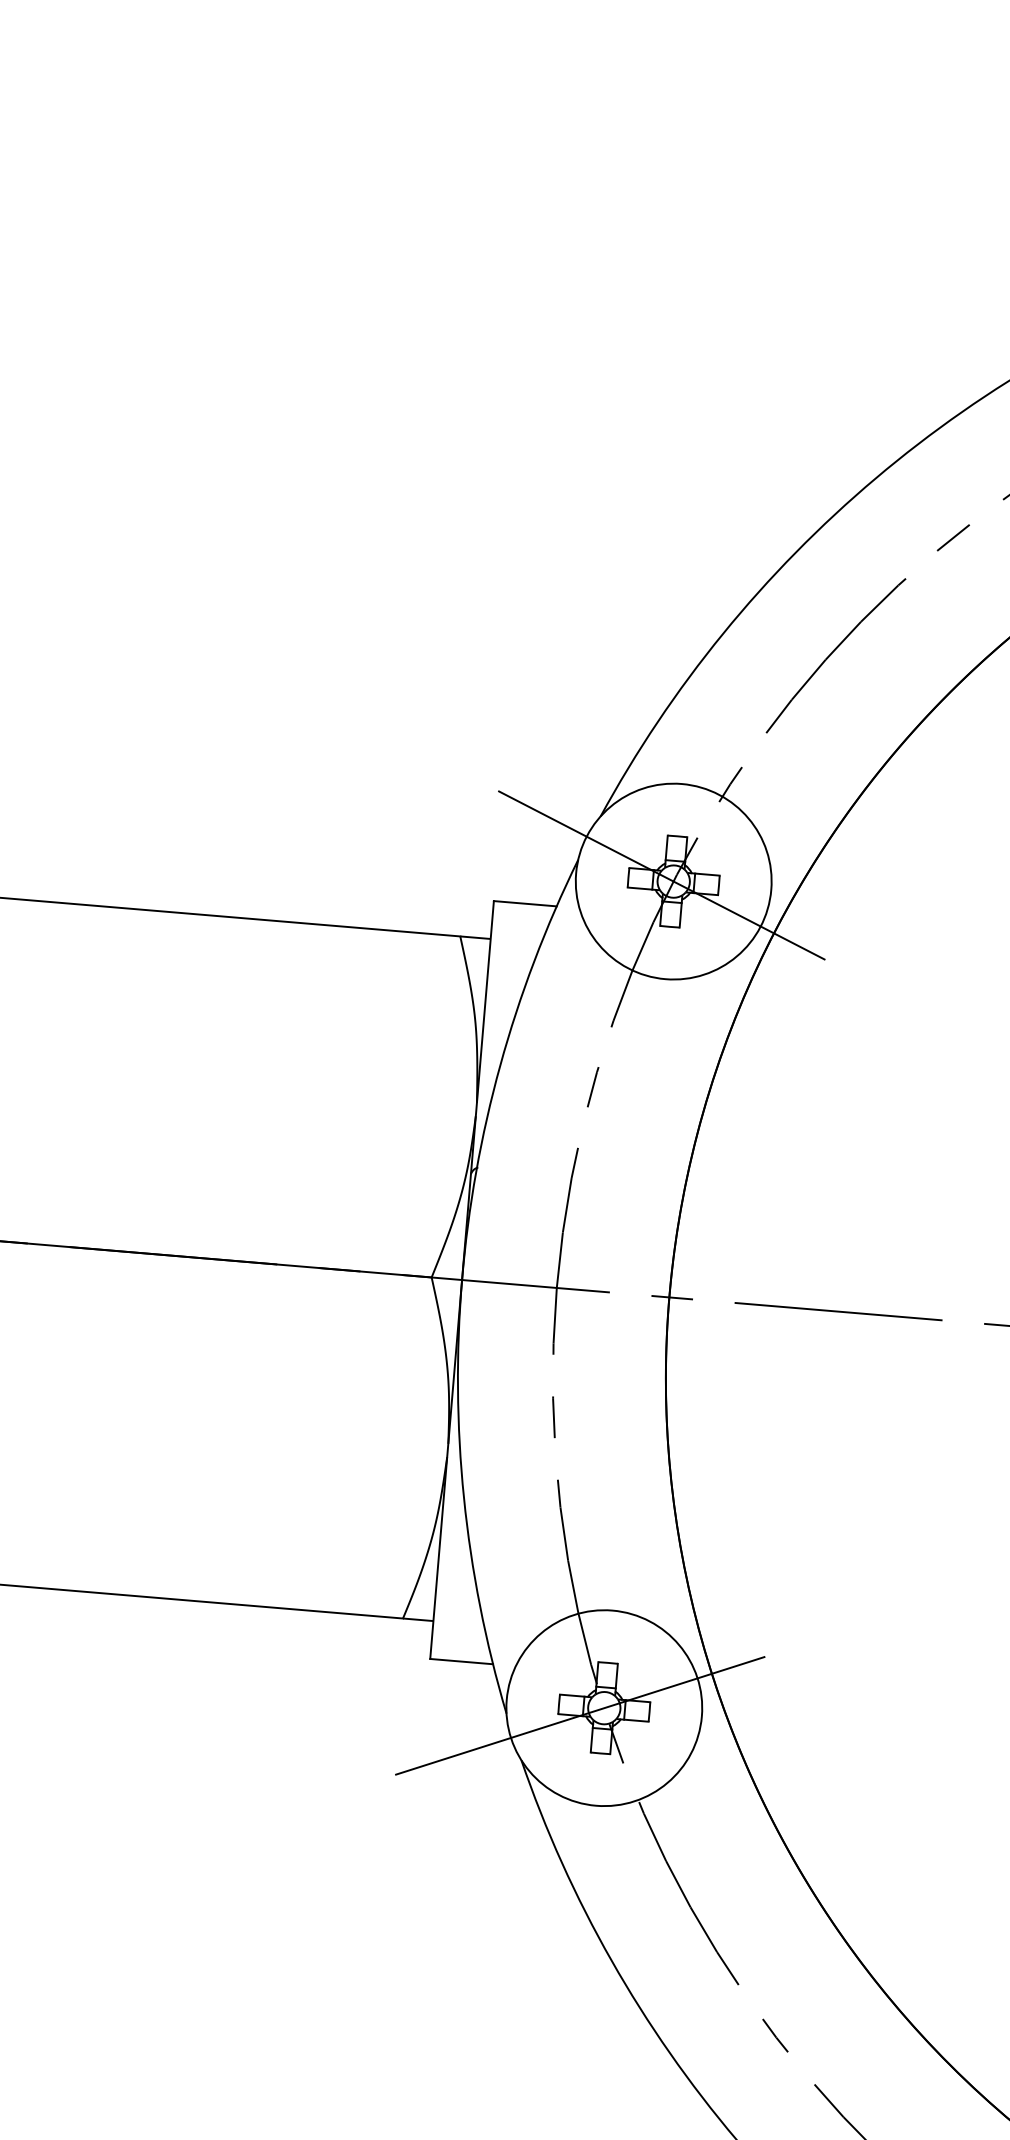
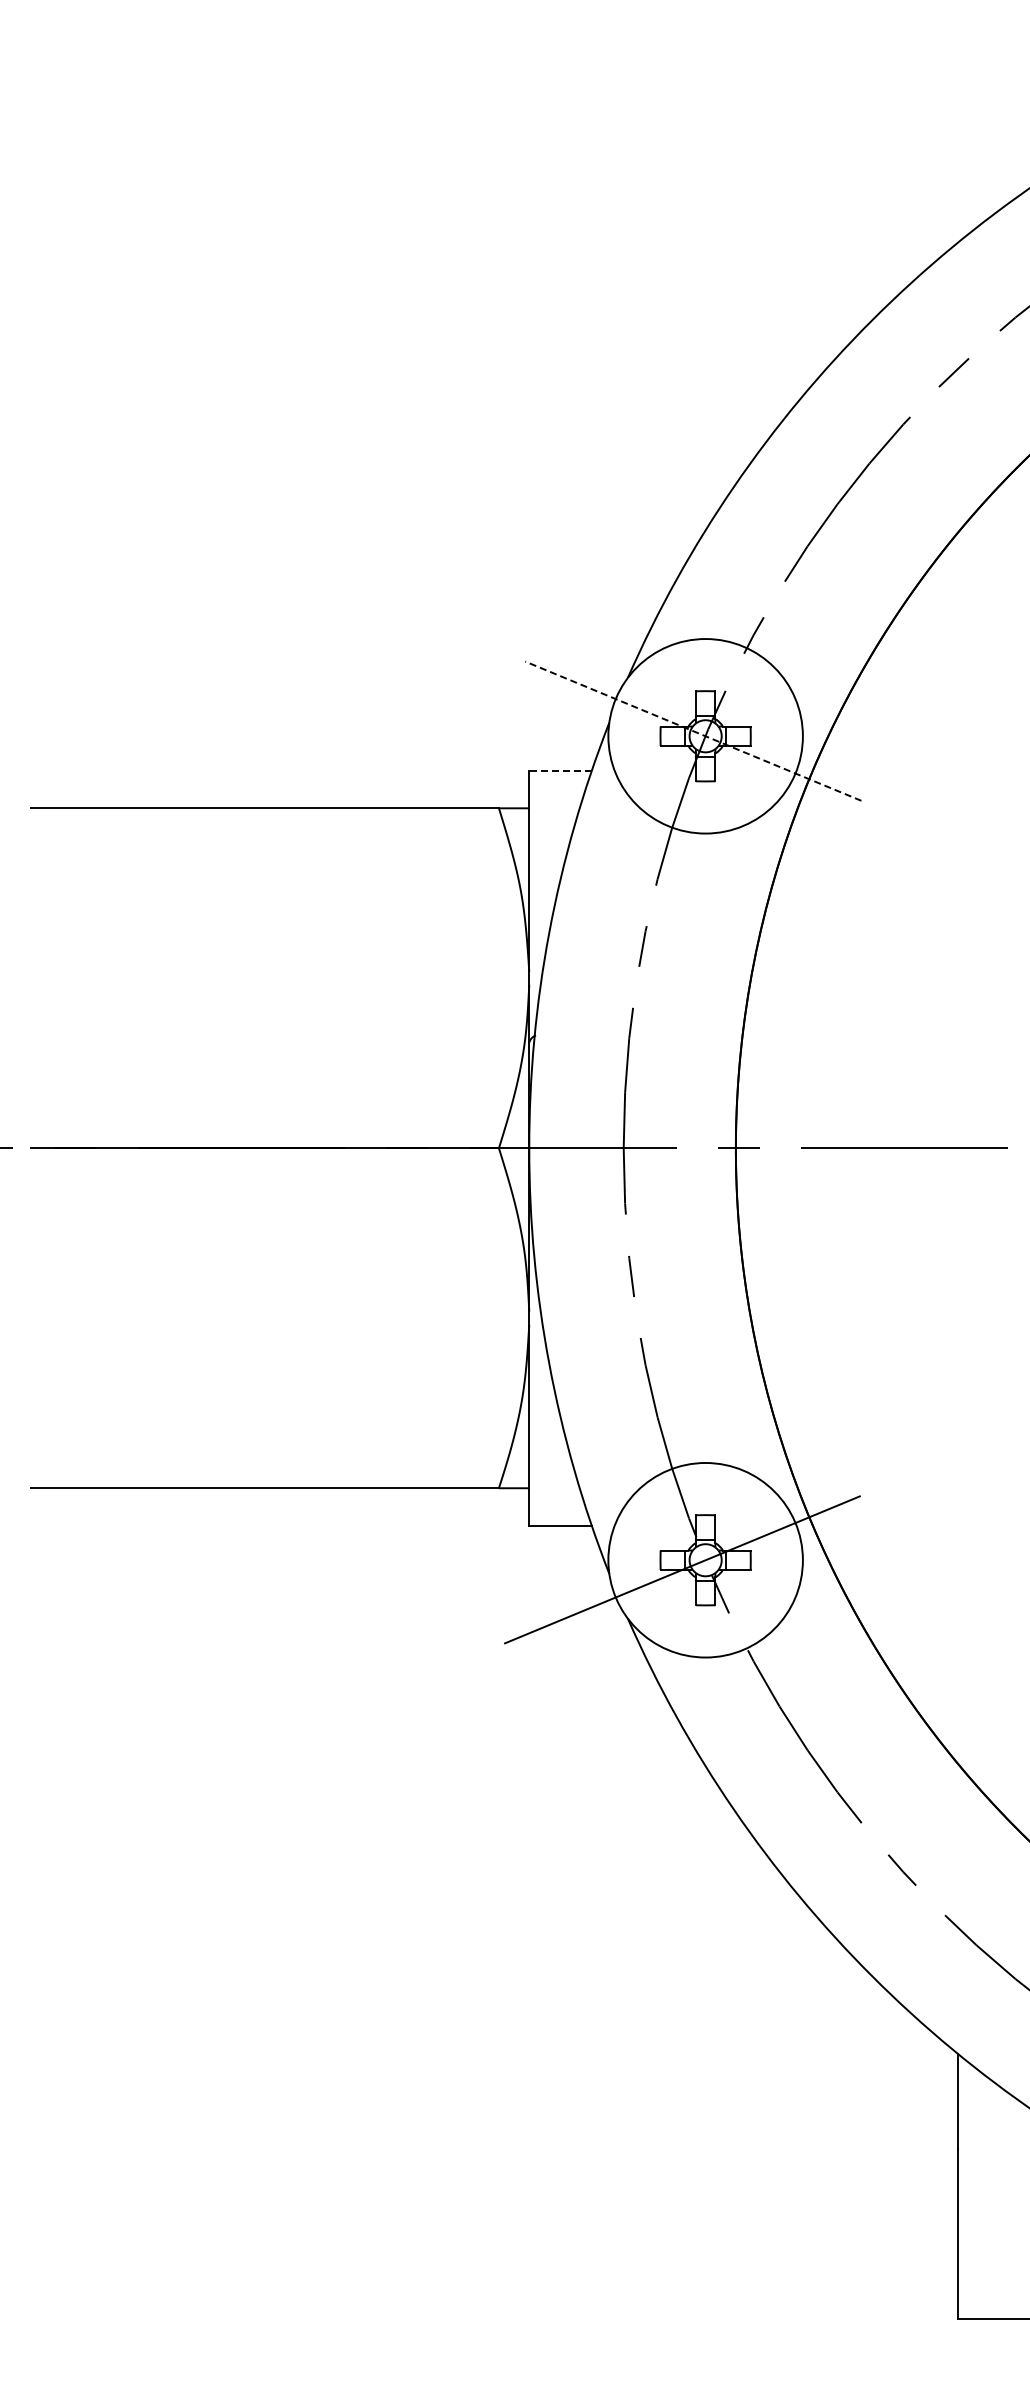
line: (661, 875) -> (693, 731), solid -> dashed
line: (525, 903) -> (560, 770), solid -> dashed

